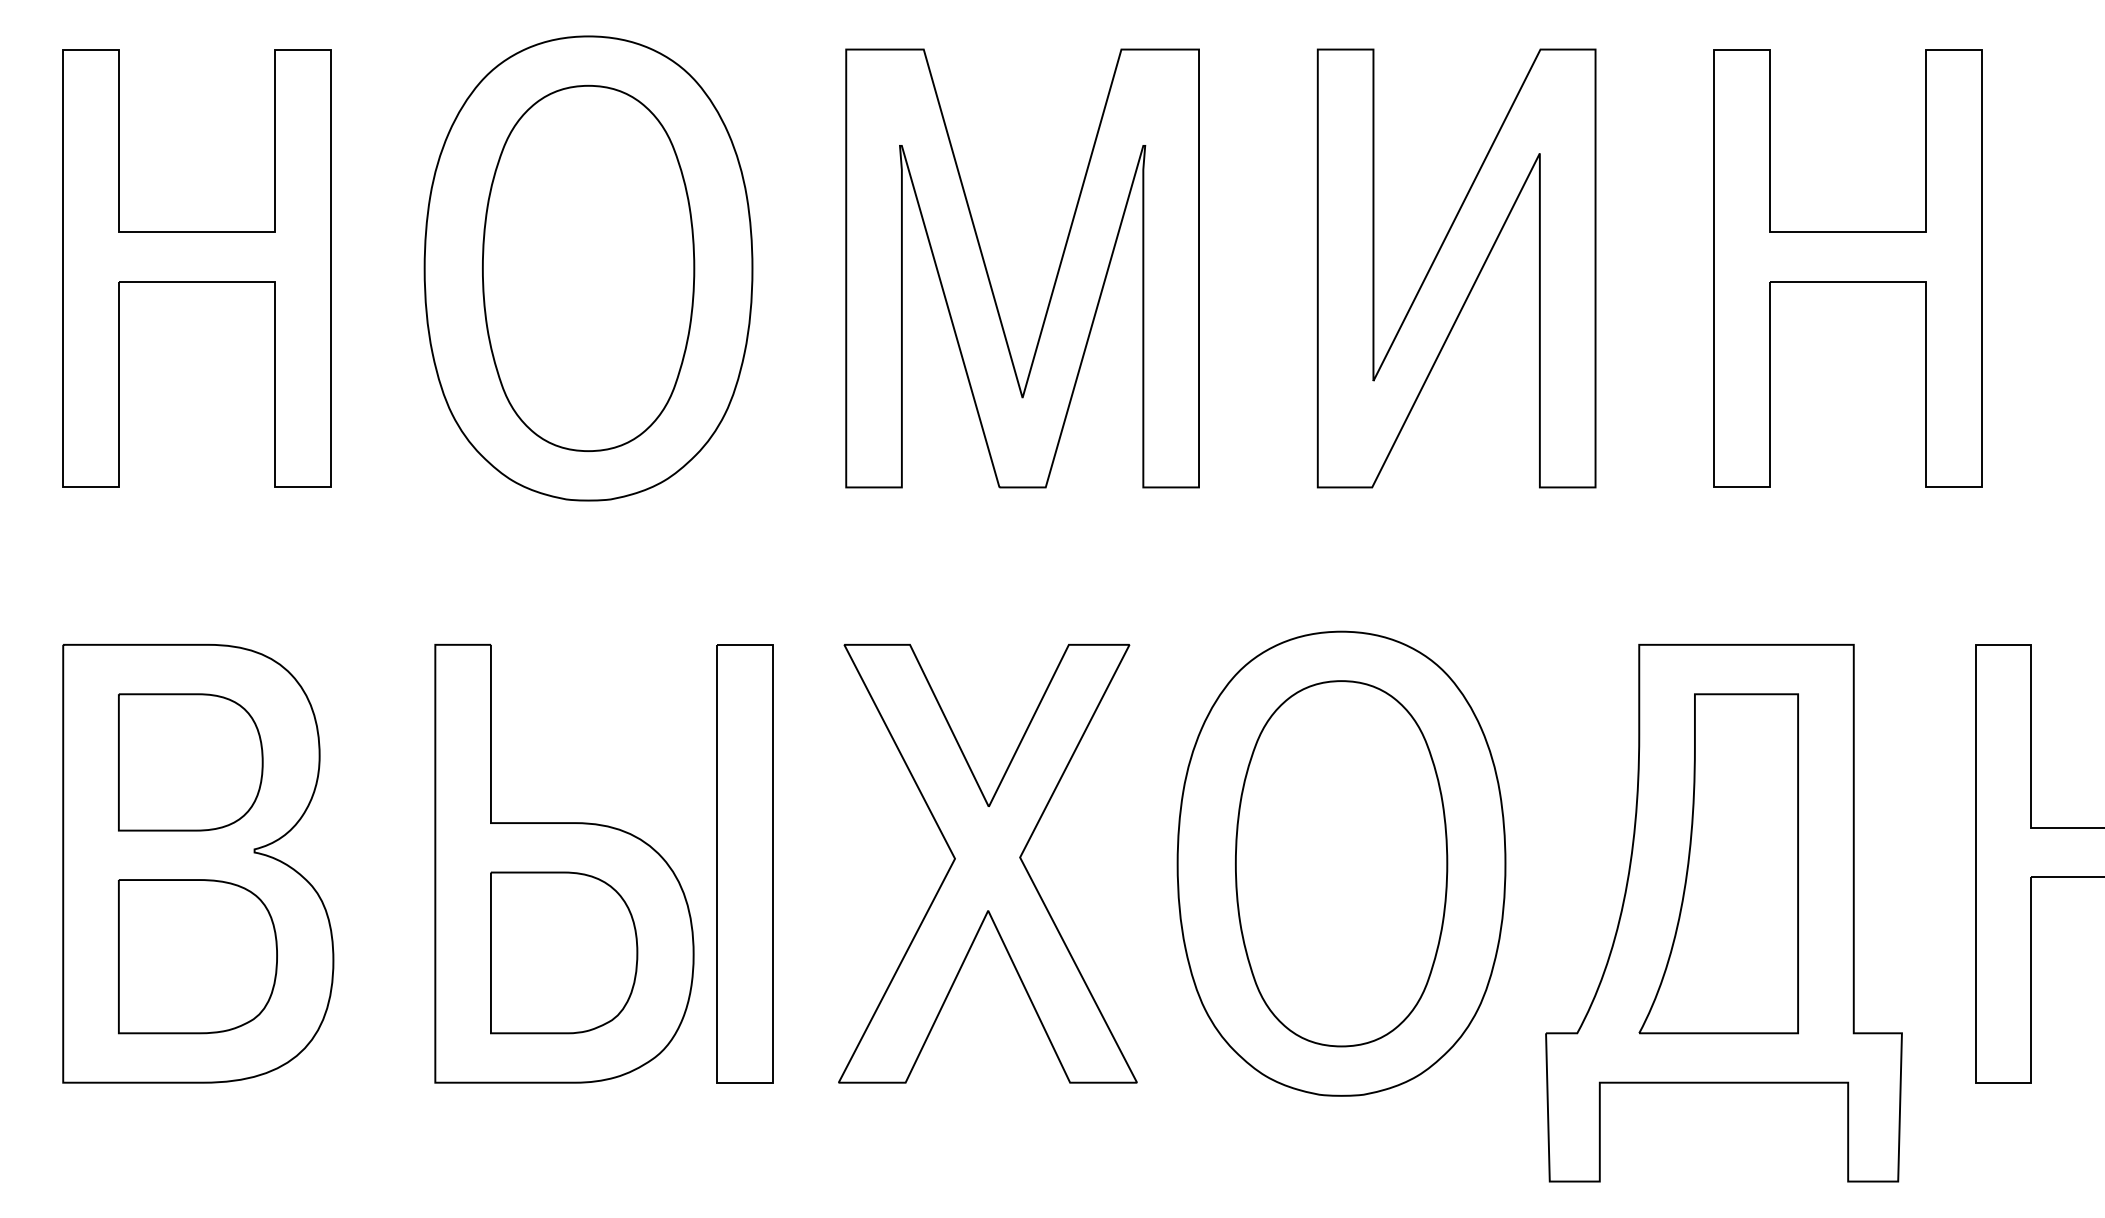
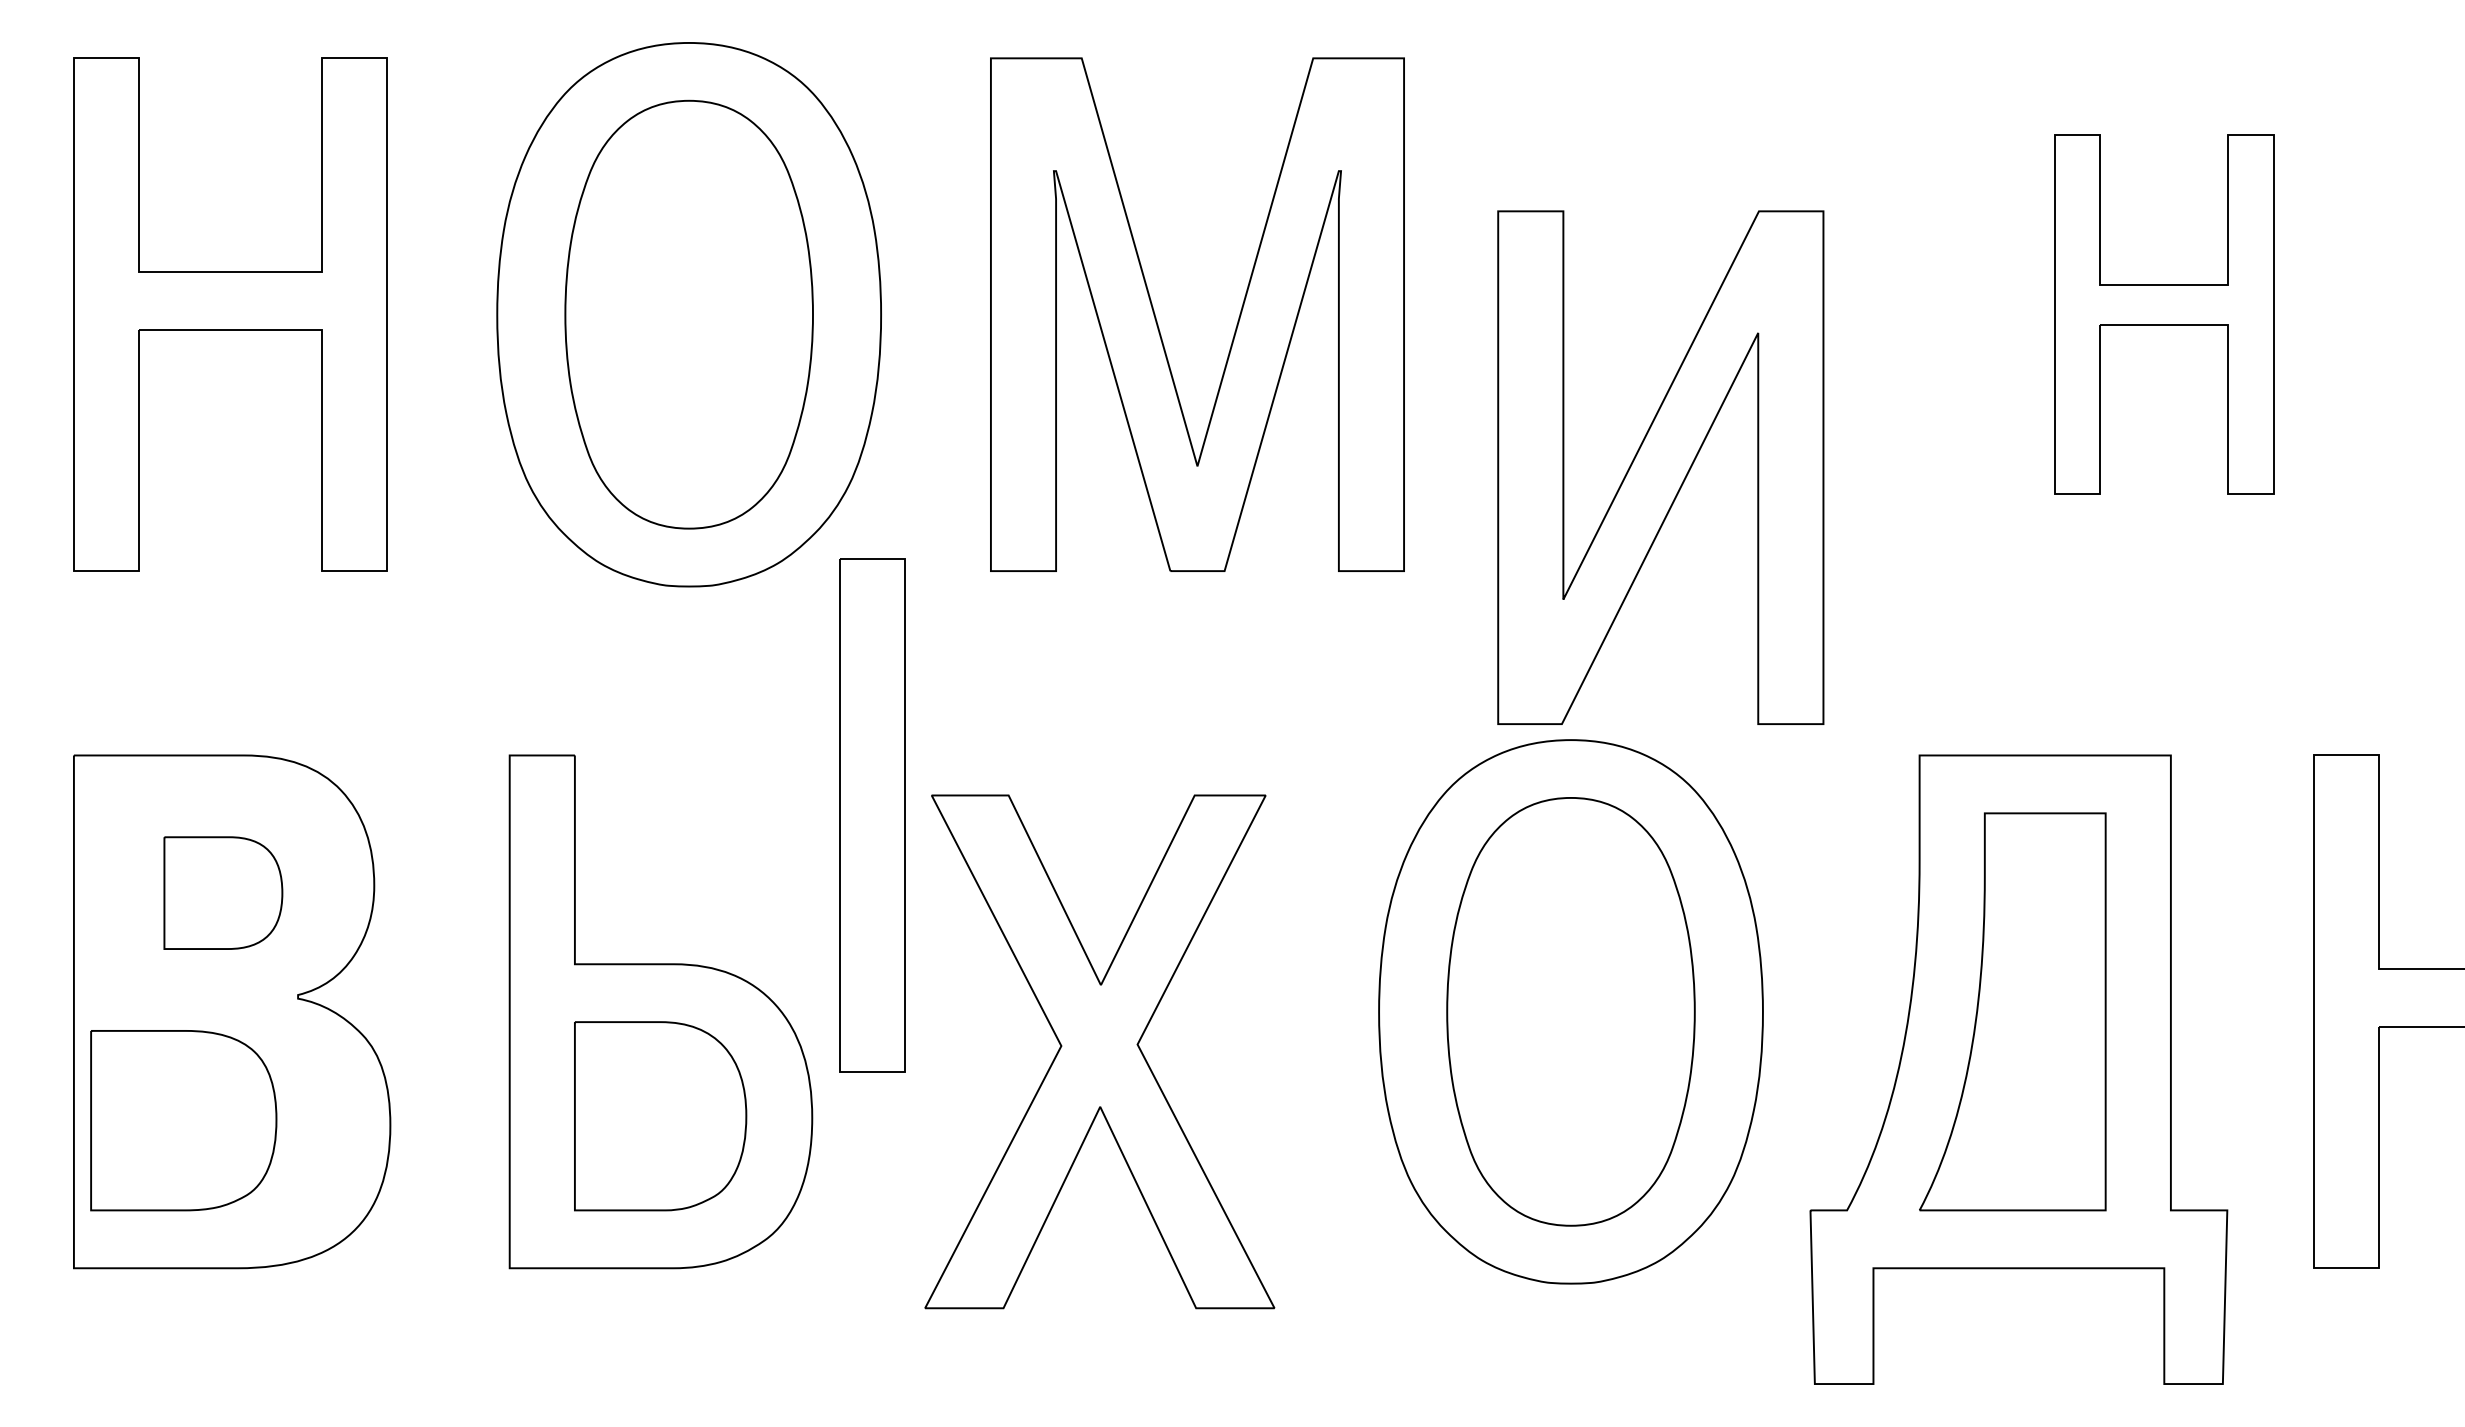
part: (1456, 268) -> (1660, 467), moved
part: (1848, 268) -> (2164, 314), size x0.7
part: (190, 761) -> (223, 892), size x0.7
part: (745, 863) -> (872, 815), moved
part: (987, 863) -> (1099, 1051), moved
part: (197, 956) -> (183, 1120), moved

